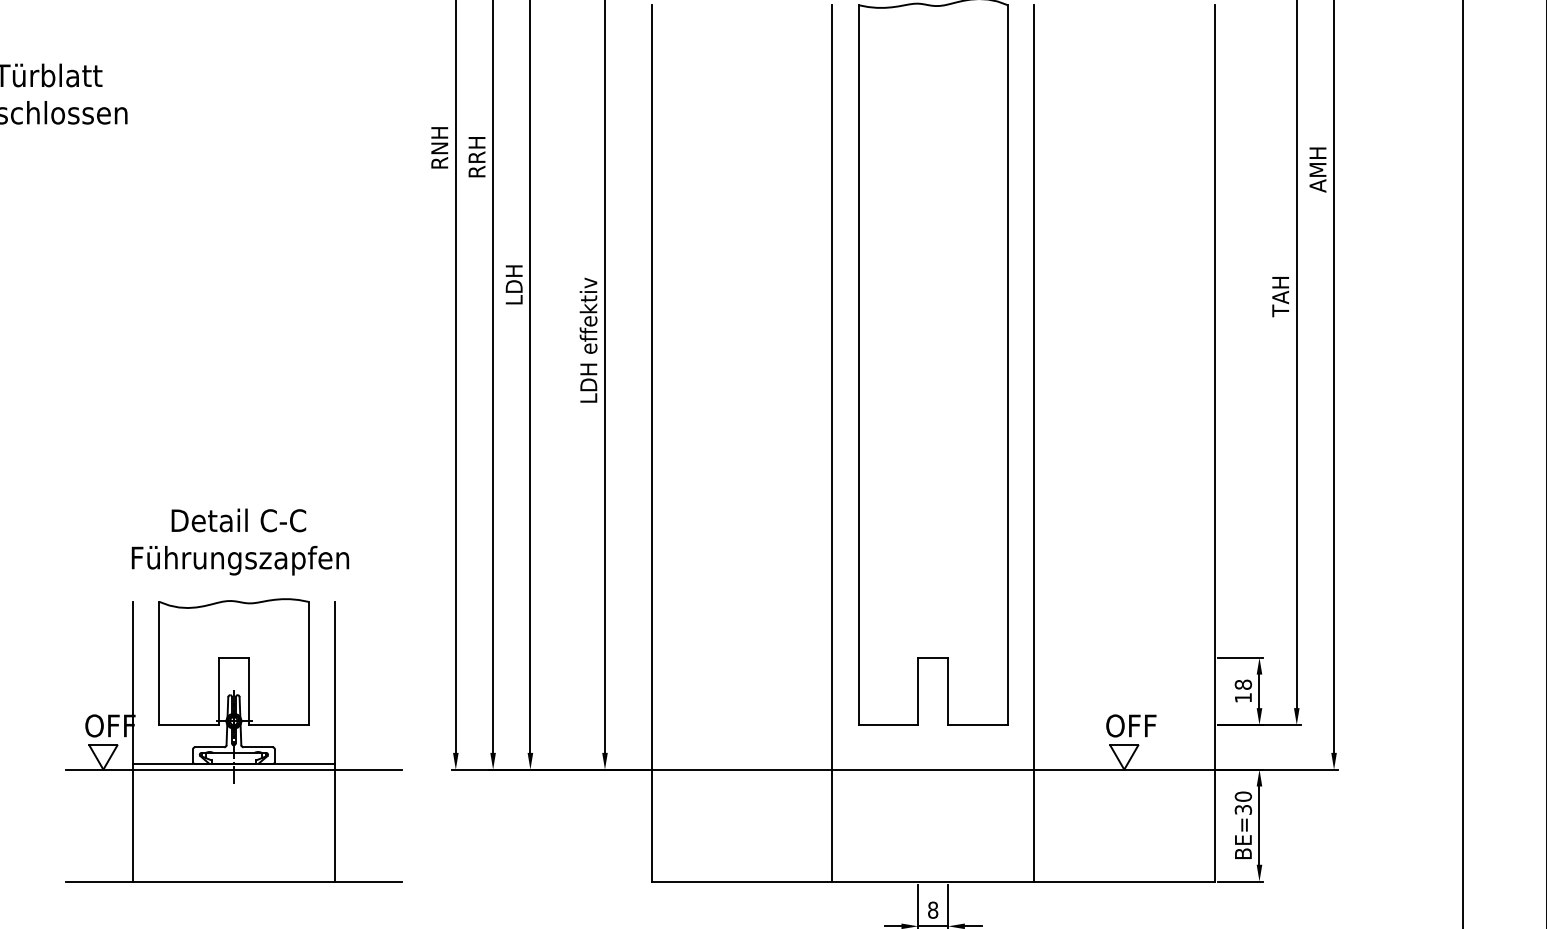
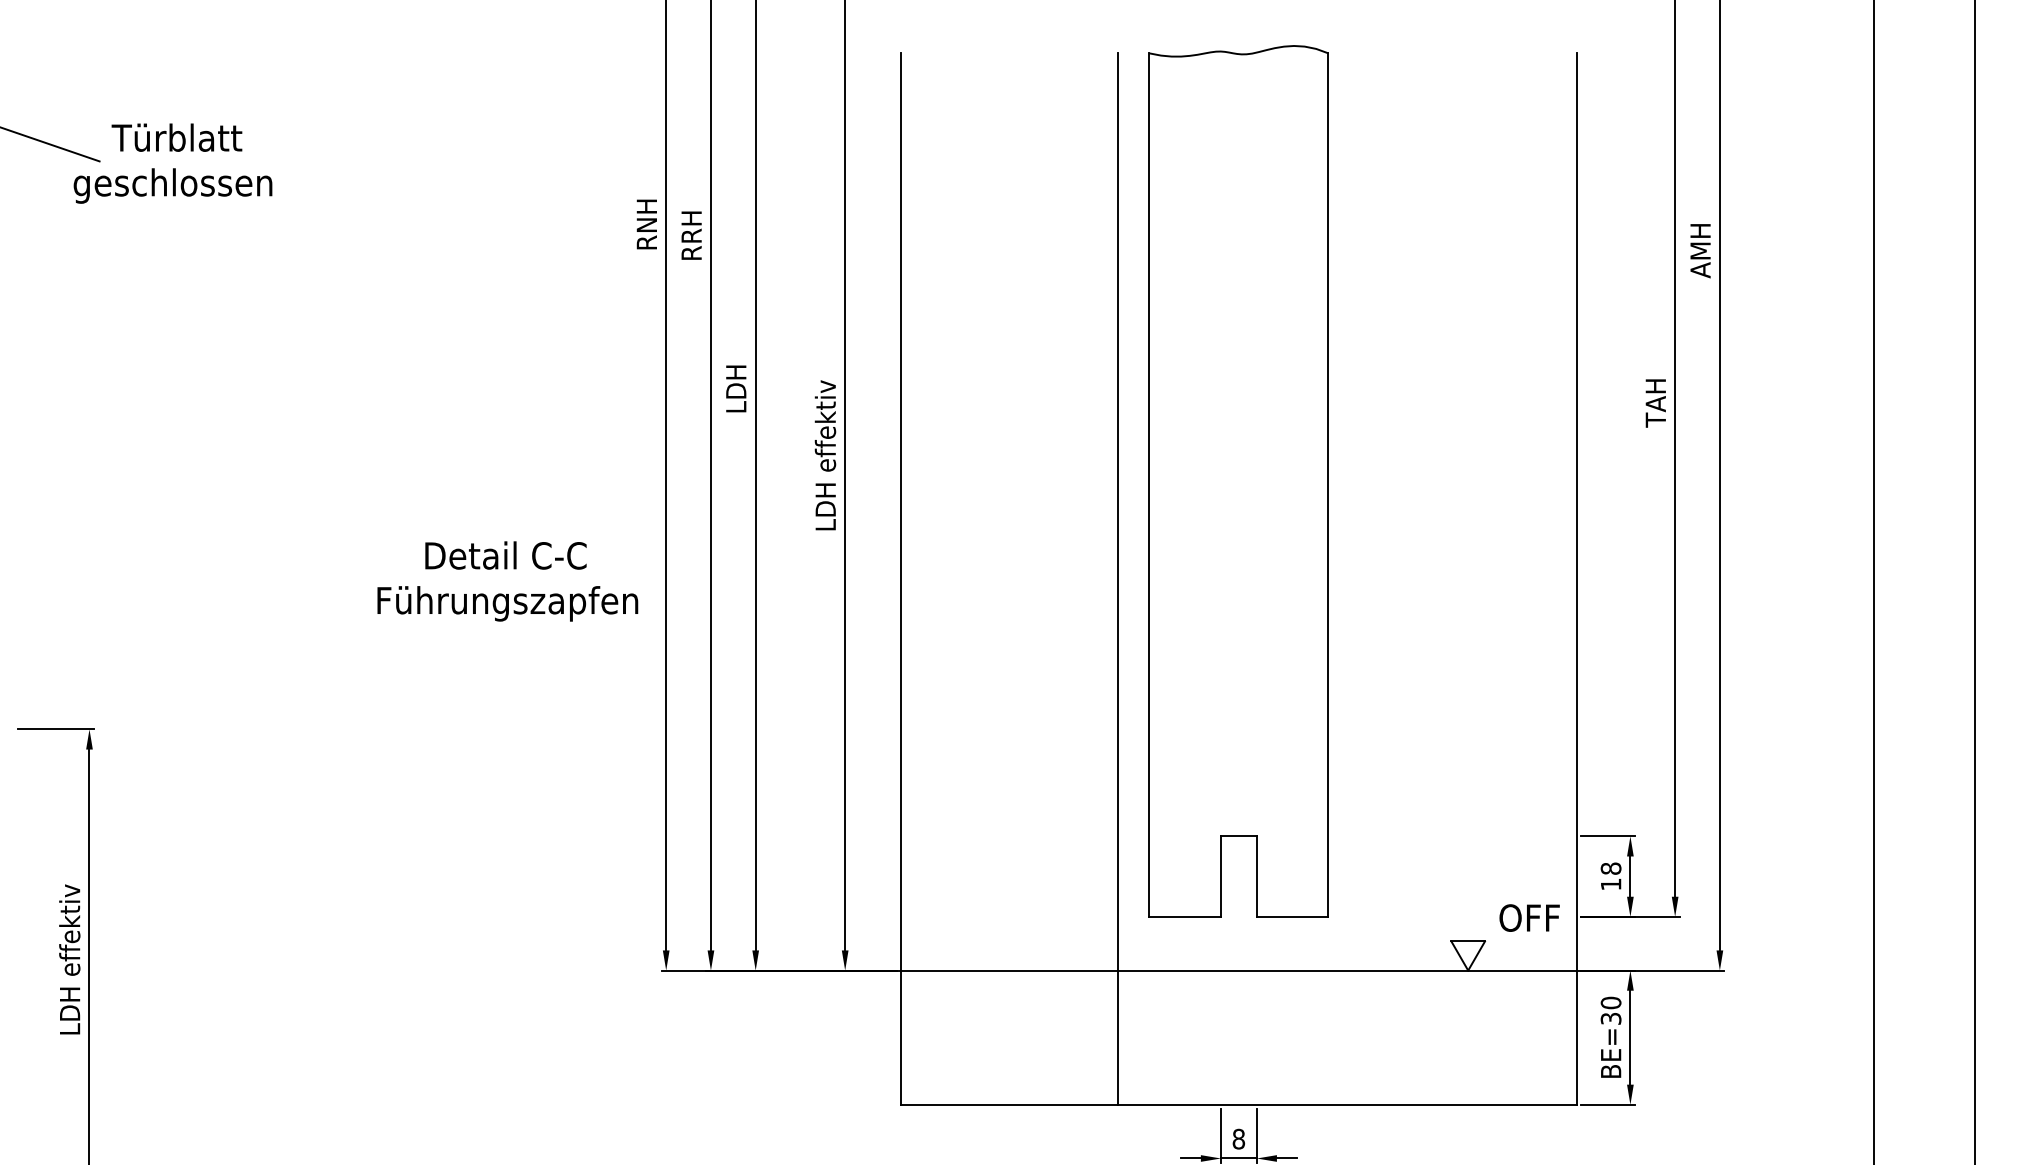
line: (1033, 442) -> (1359, 578), removed
text: (240, 542) -> (507, 581), moved
text: (1131, 725) -> (1529, 917), moved
part: (233, 740) -> (399, 935), removed

